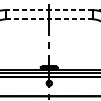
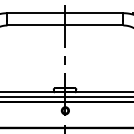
line: (49, 10) -> (65, 13), dashed -> solid
line: (49, 19) -> (65, 25), dashed -> solid

